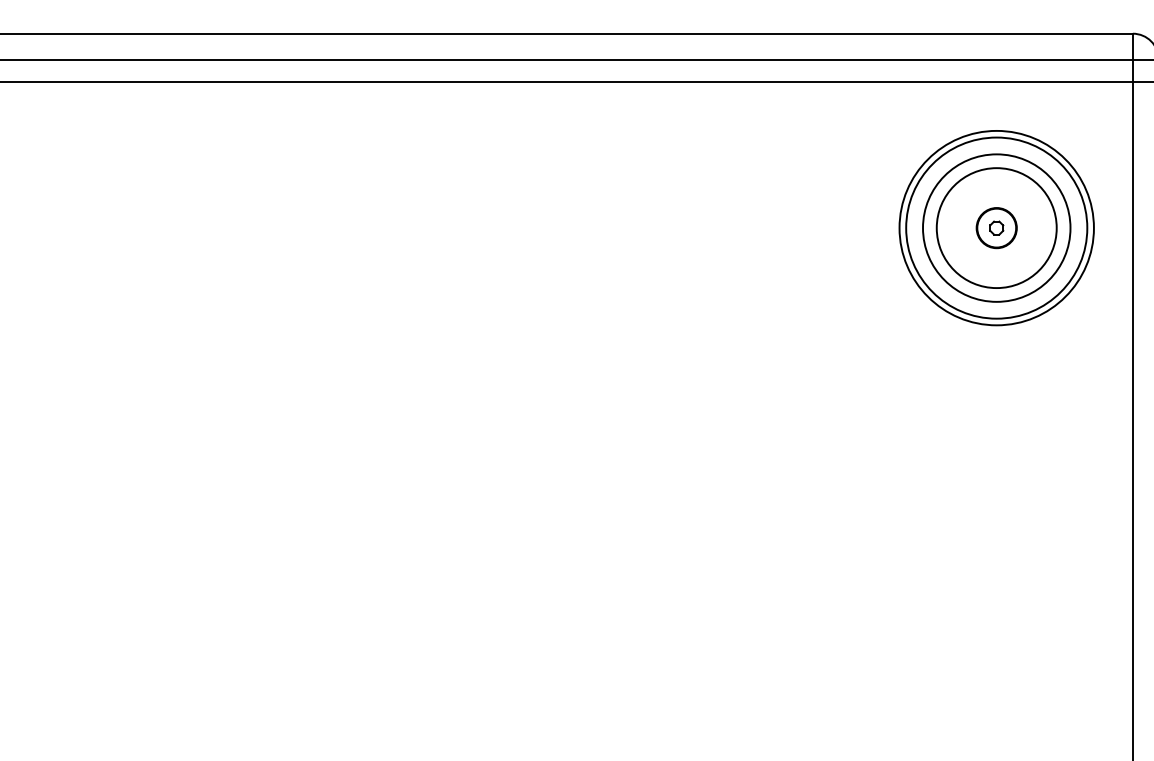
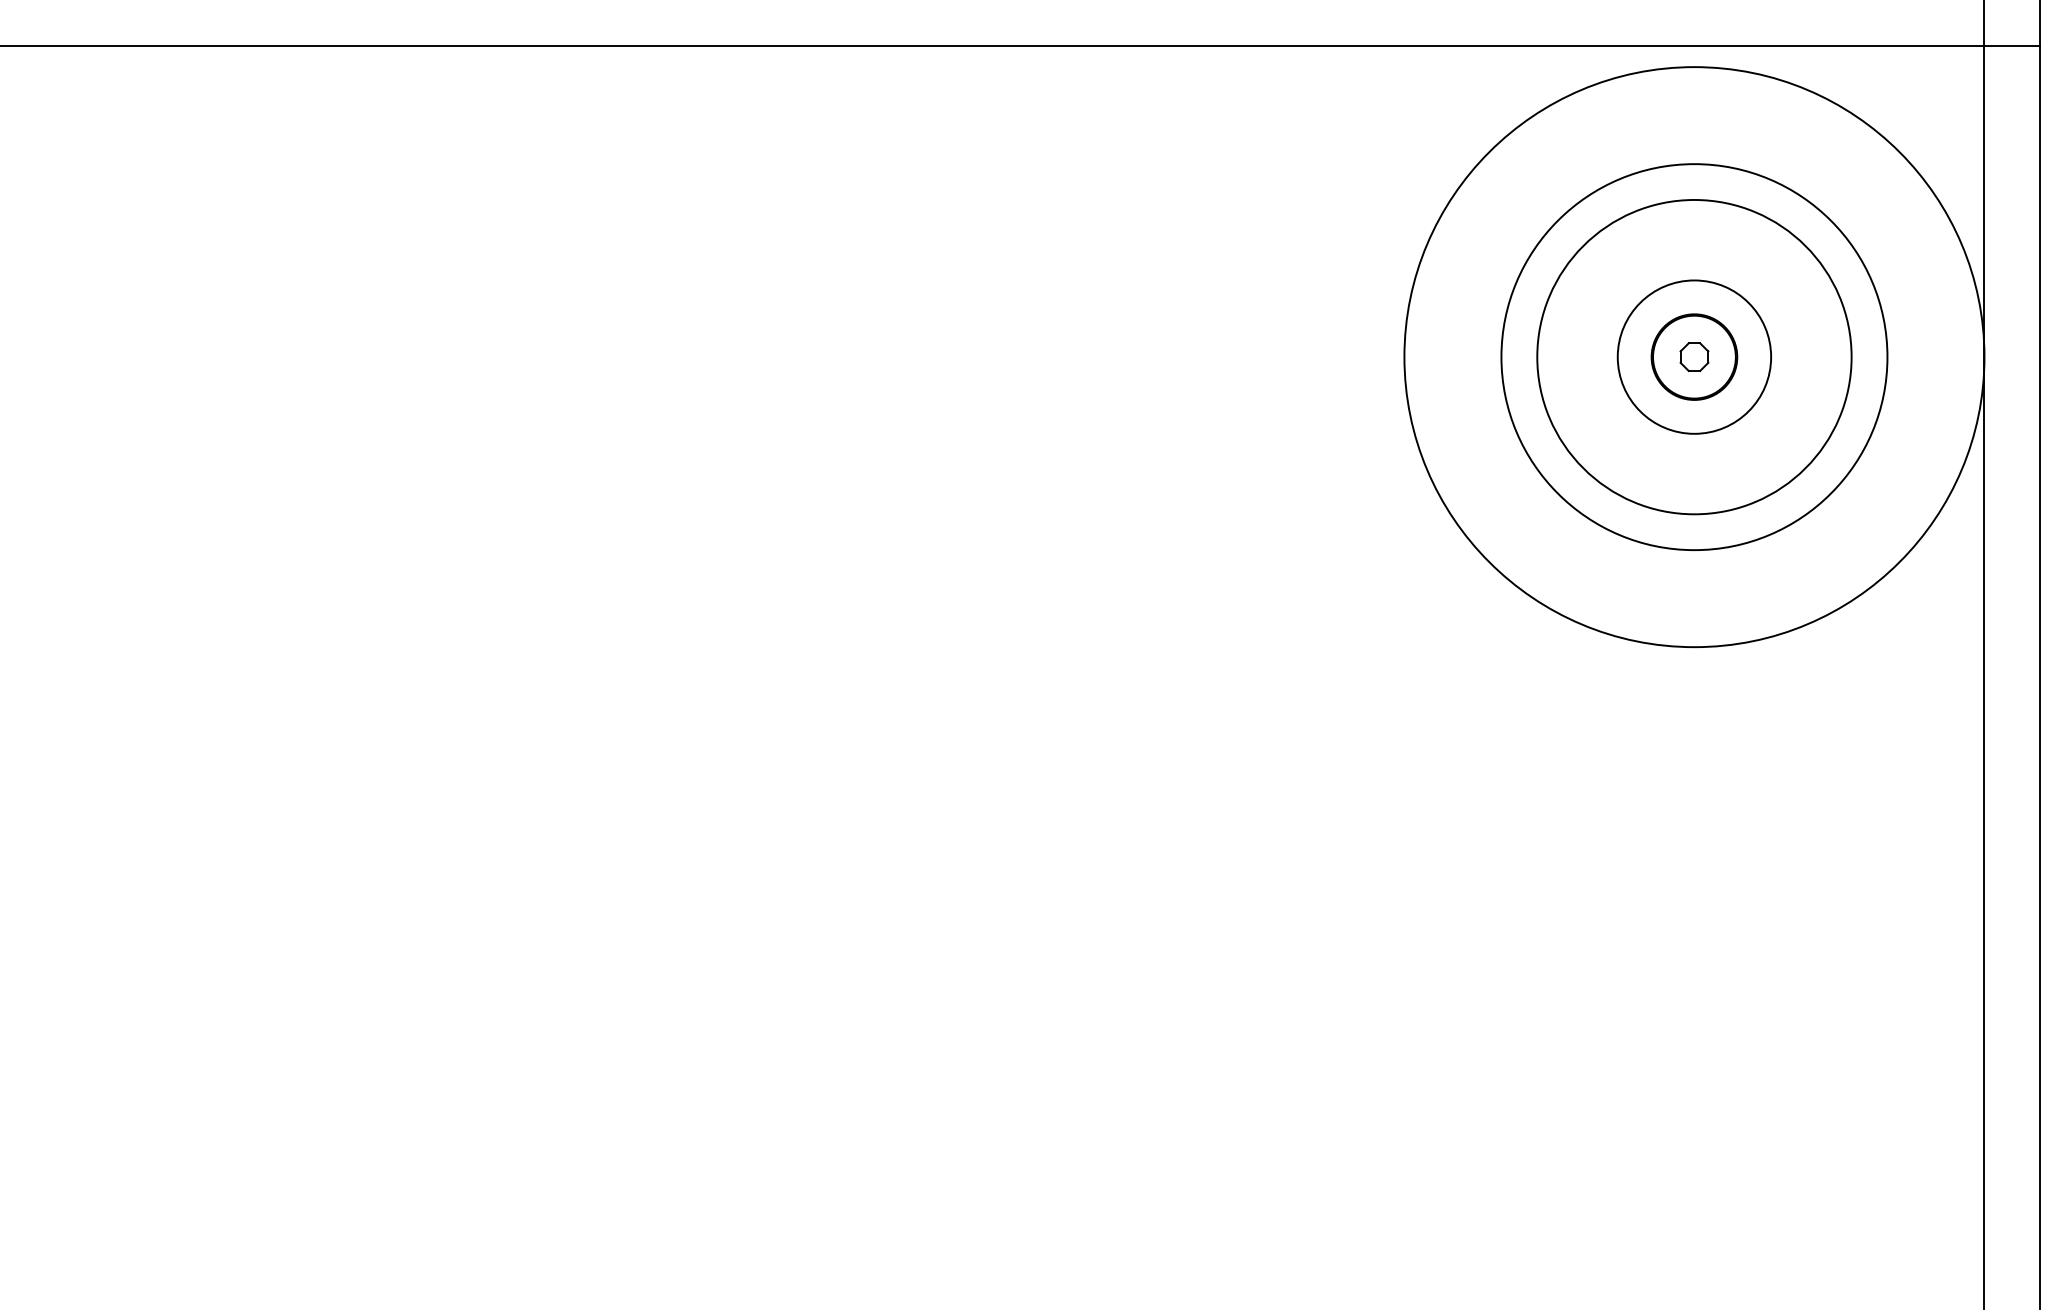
circle: (996, 227) -> (1693, 355), size x1.4
circle: (996, 228) -> (1693, 357), size x0.6

